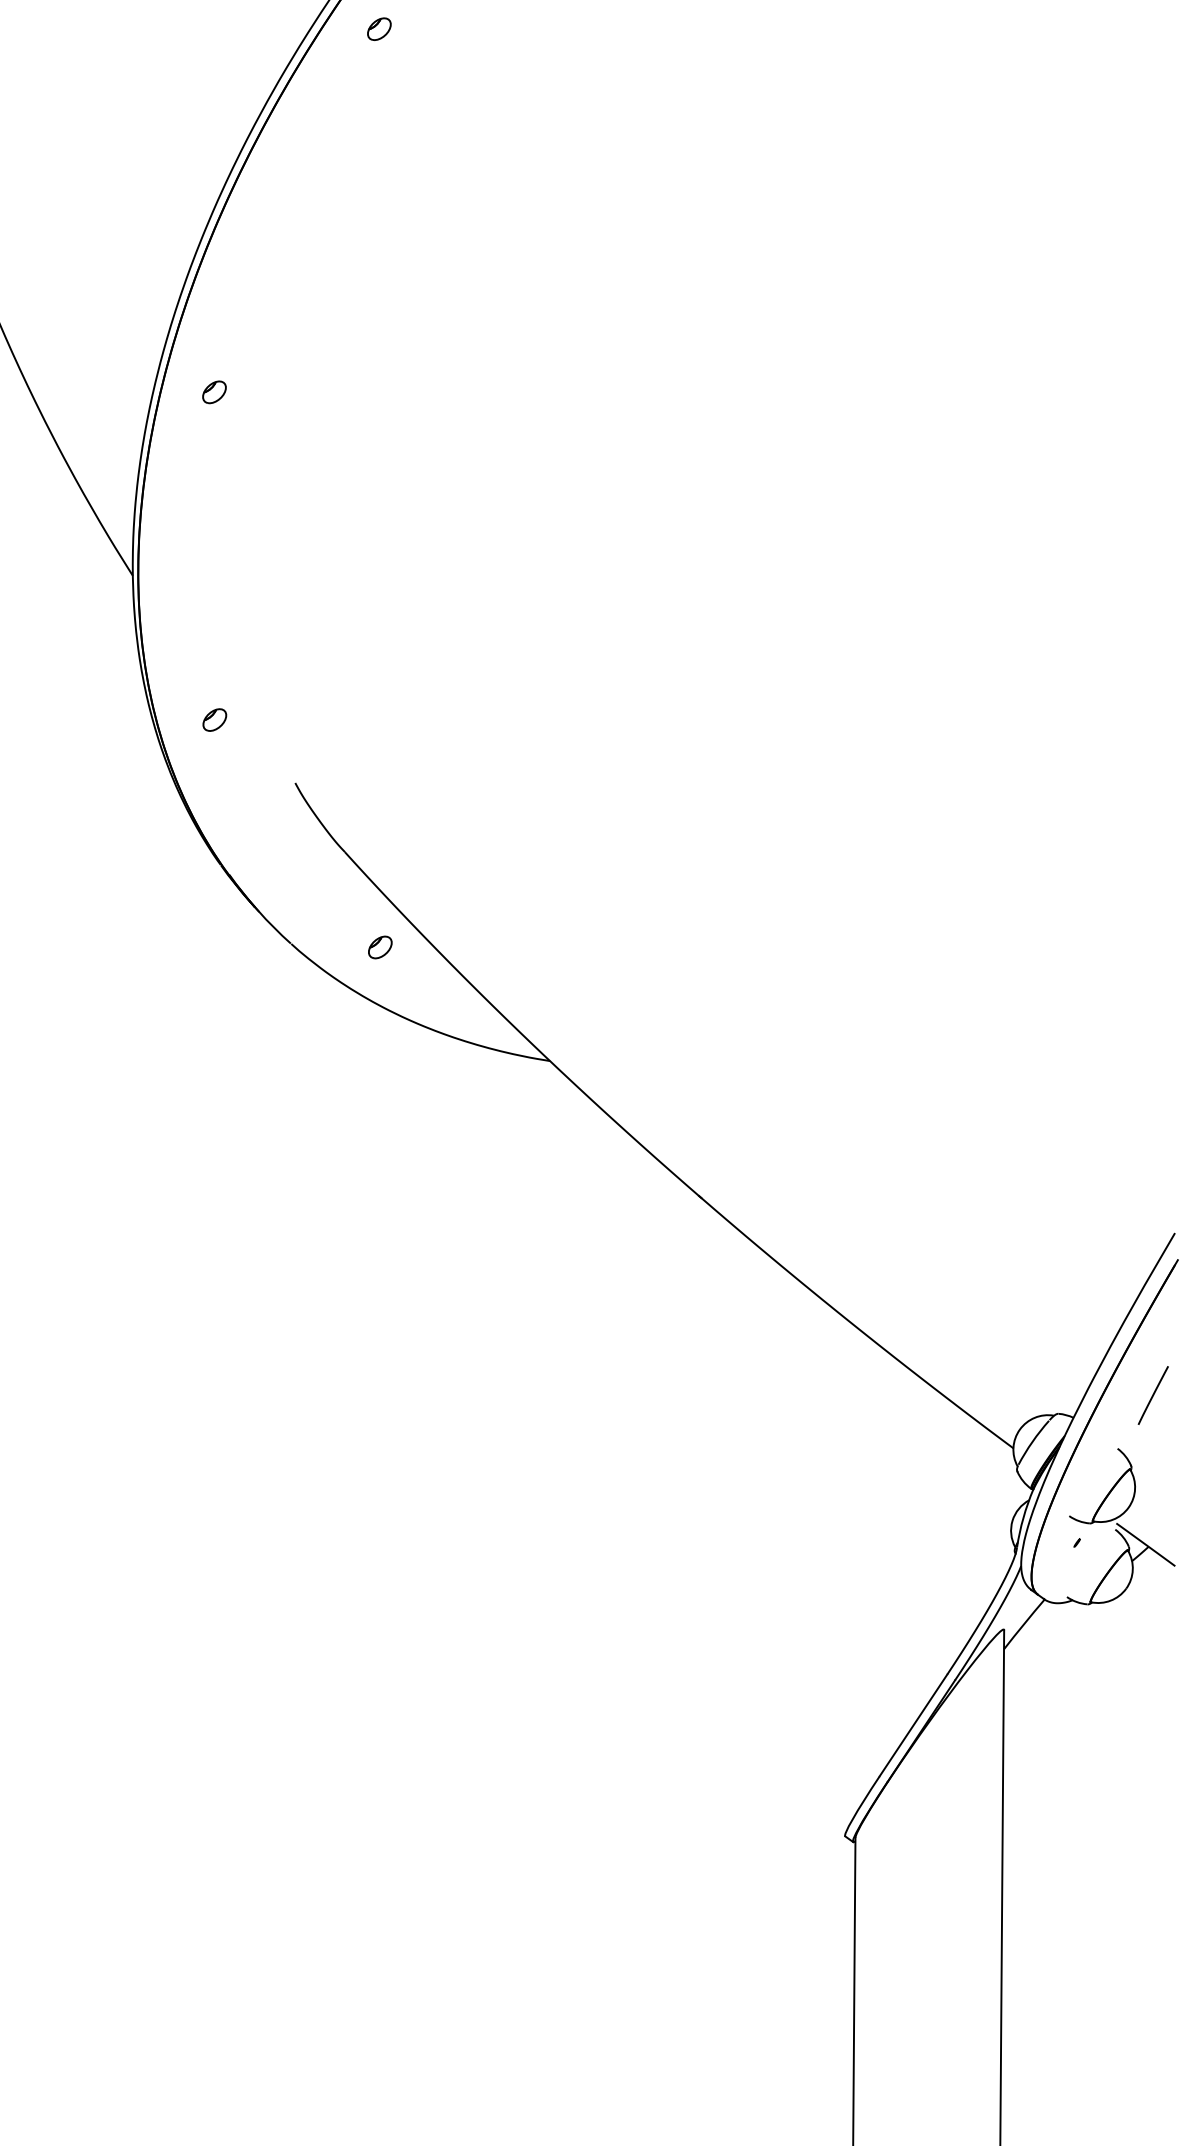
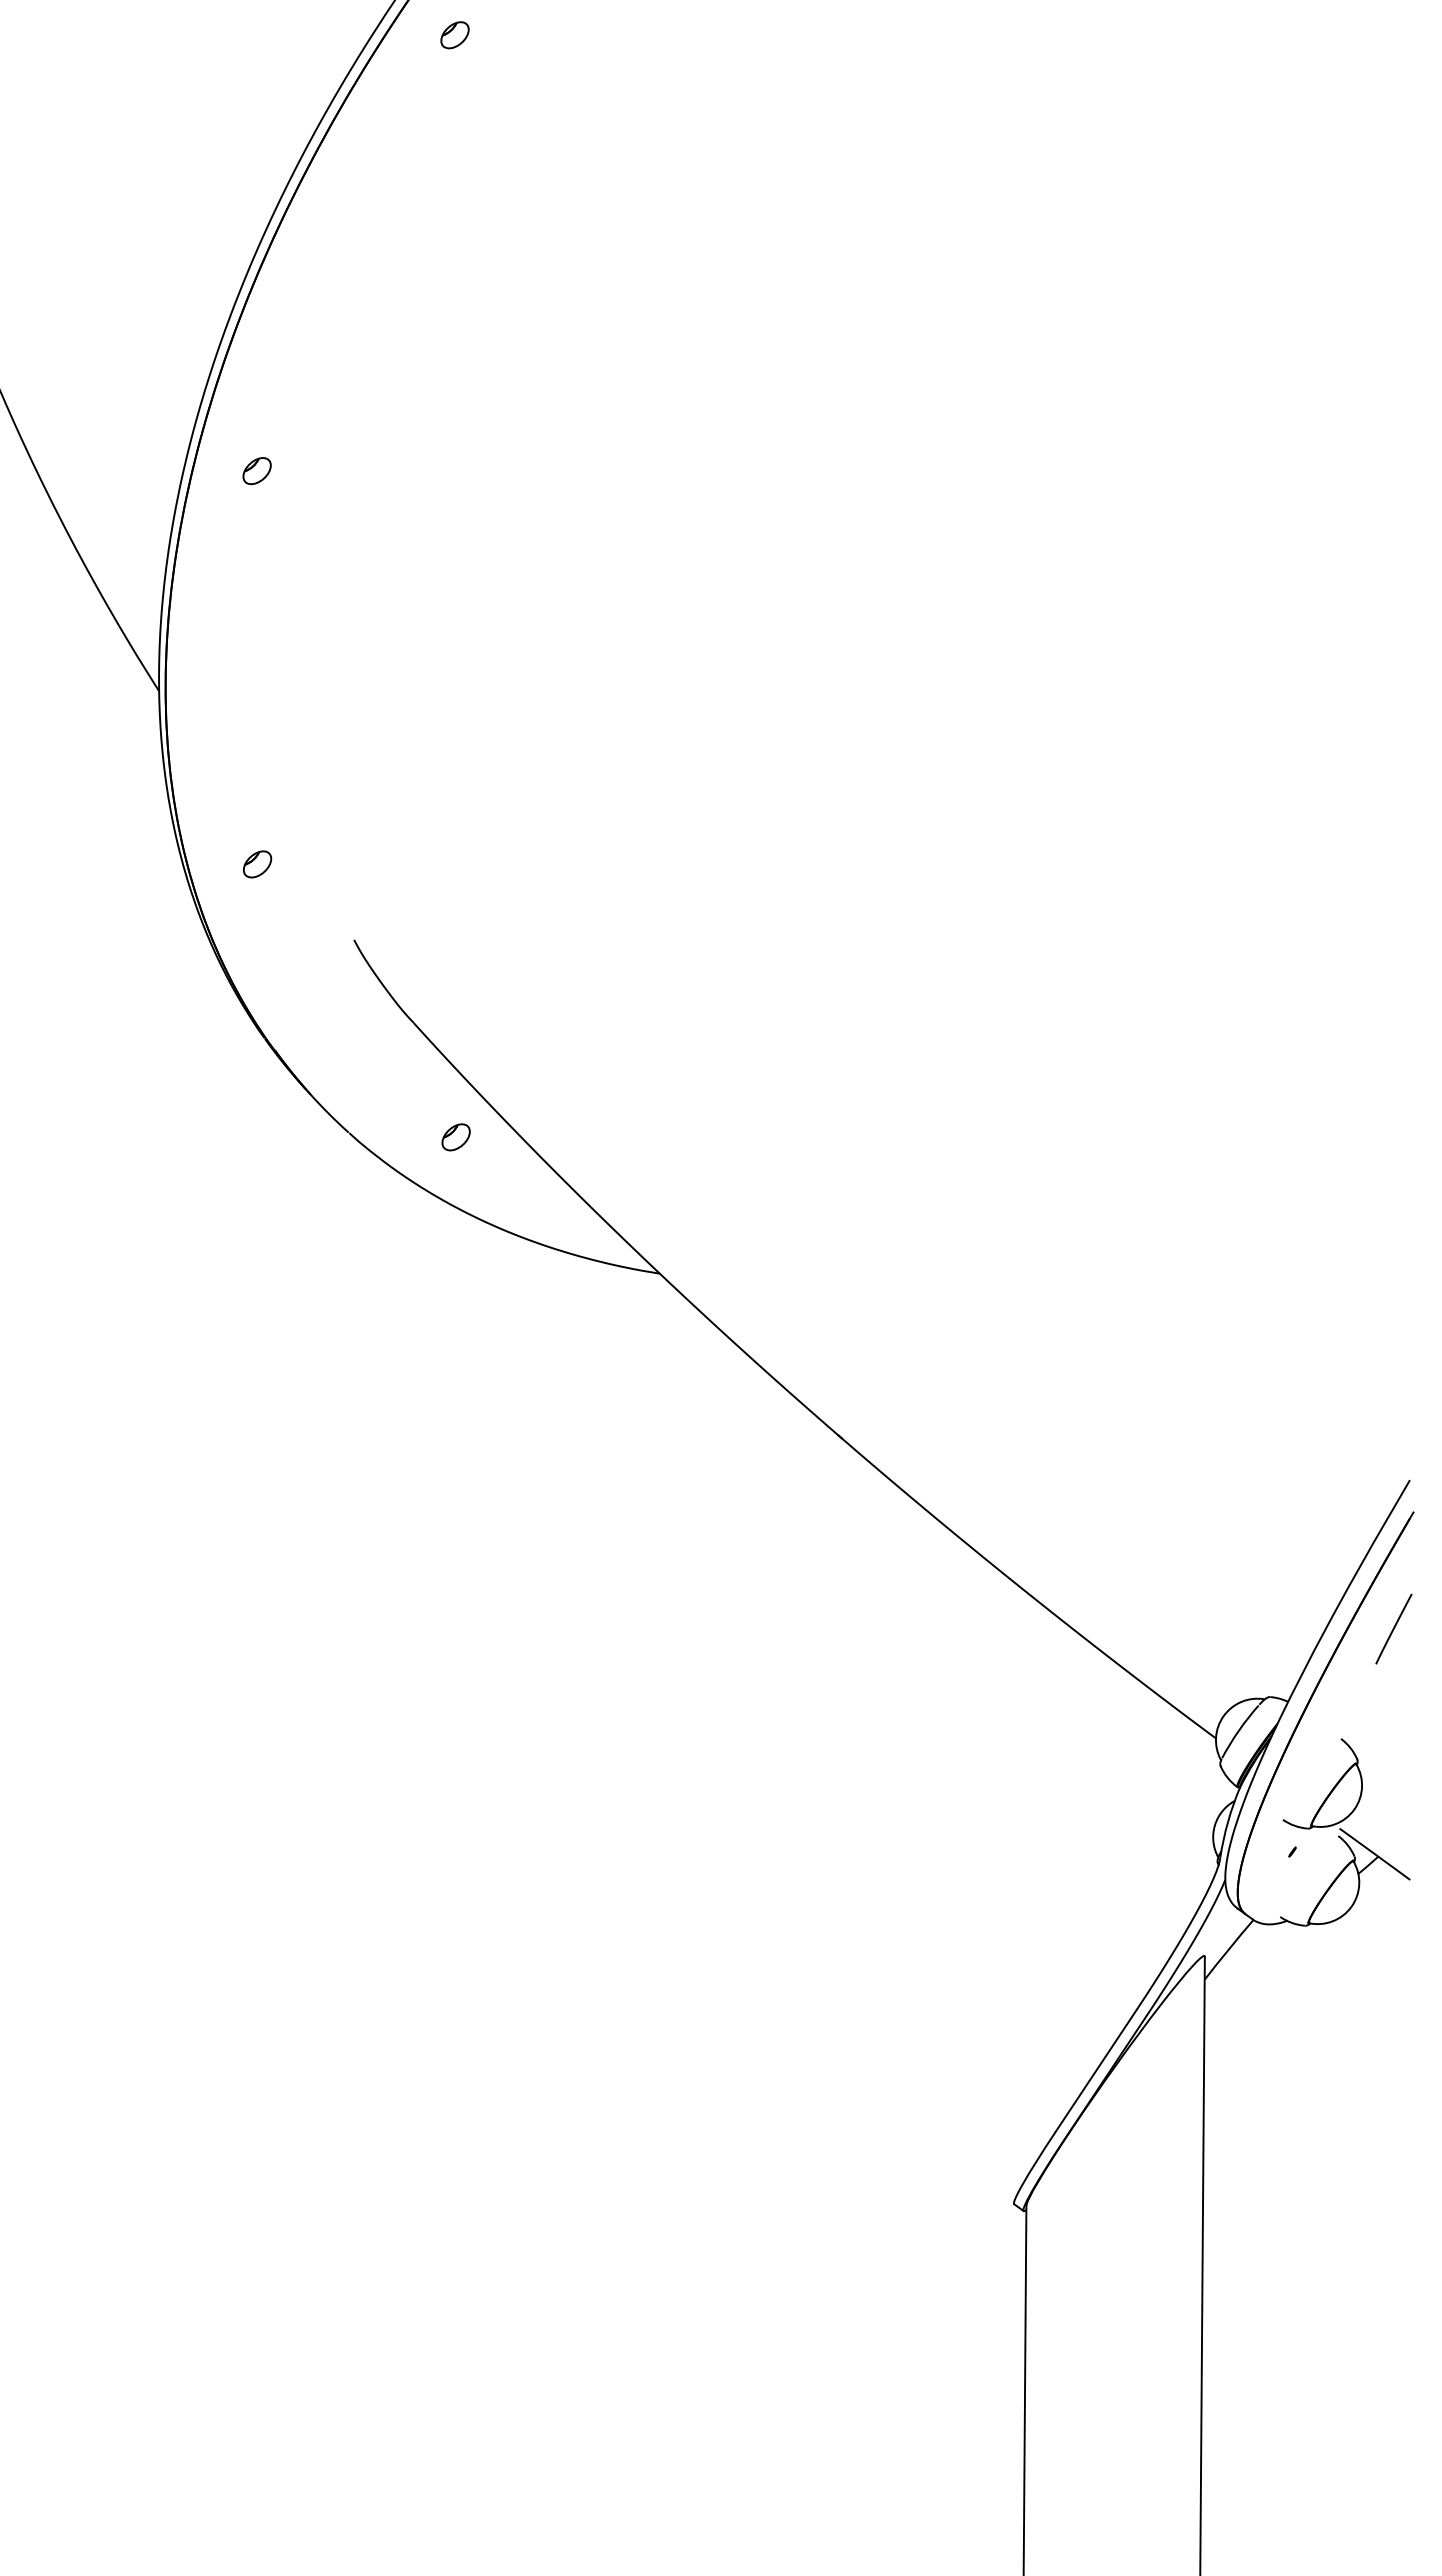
line: (1152, 1395) -> (1393, 1628), moved

